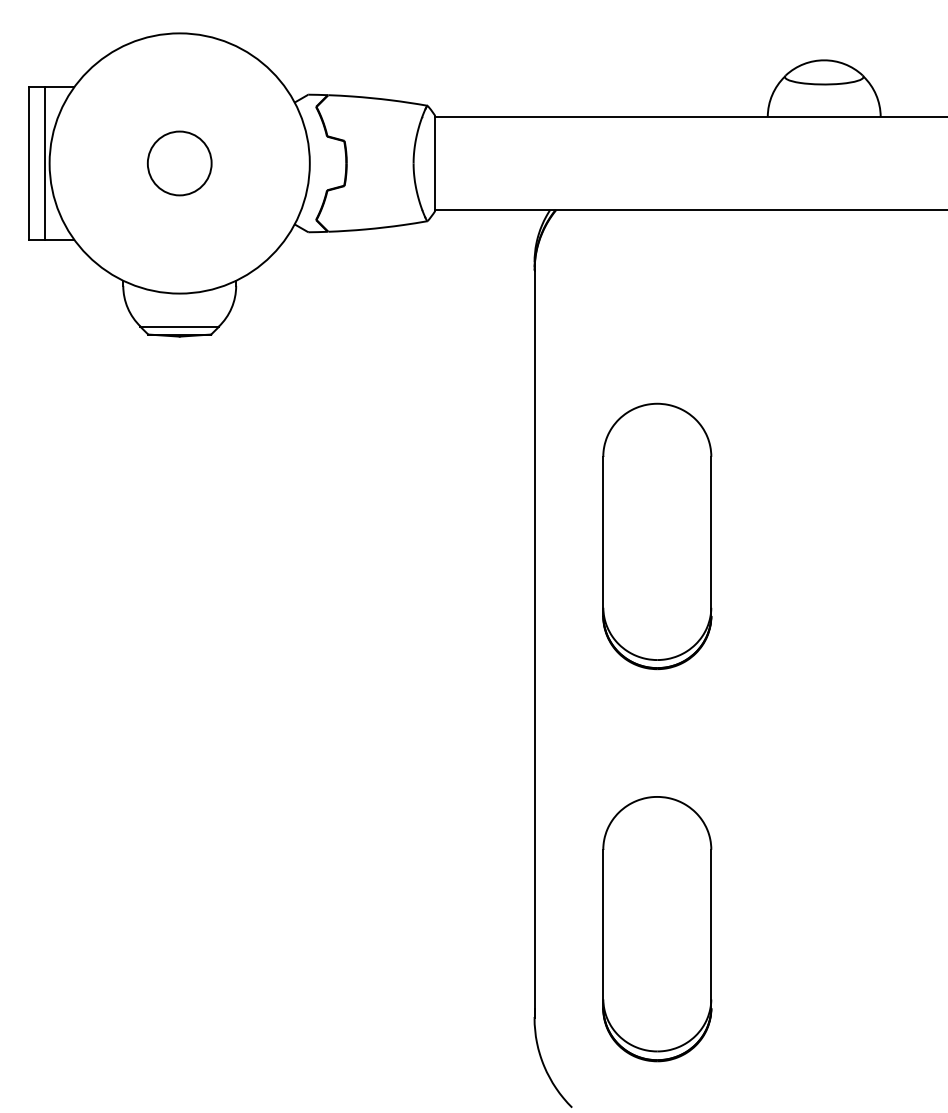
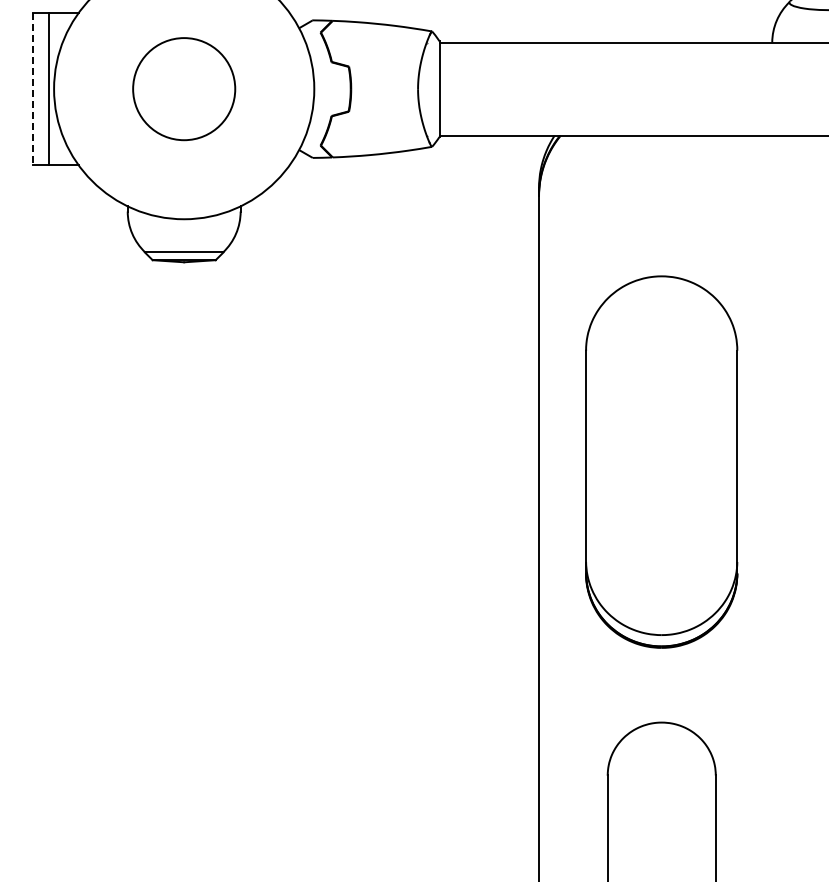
line: (28, 163) -> (32, 89), solid -> dashed
circle: (179, 163) -> (183, 89), size x1.6
part: (657, 536) -> (661, 462), size x1.4

